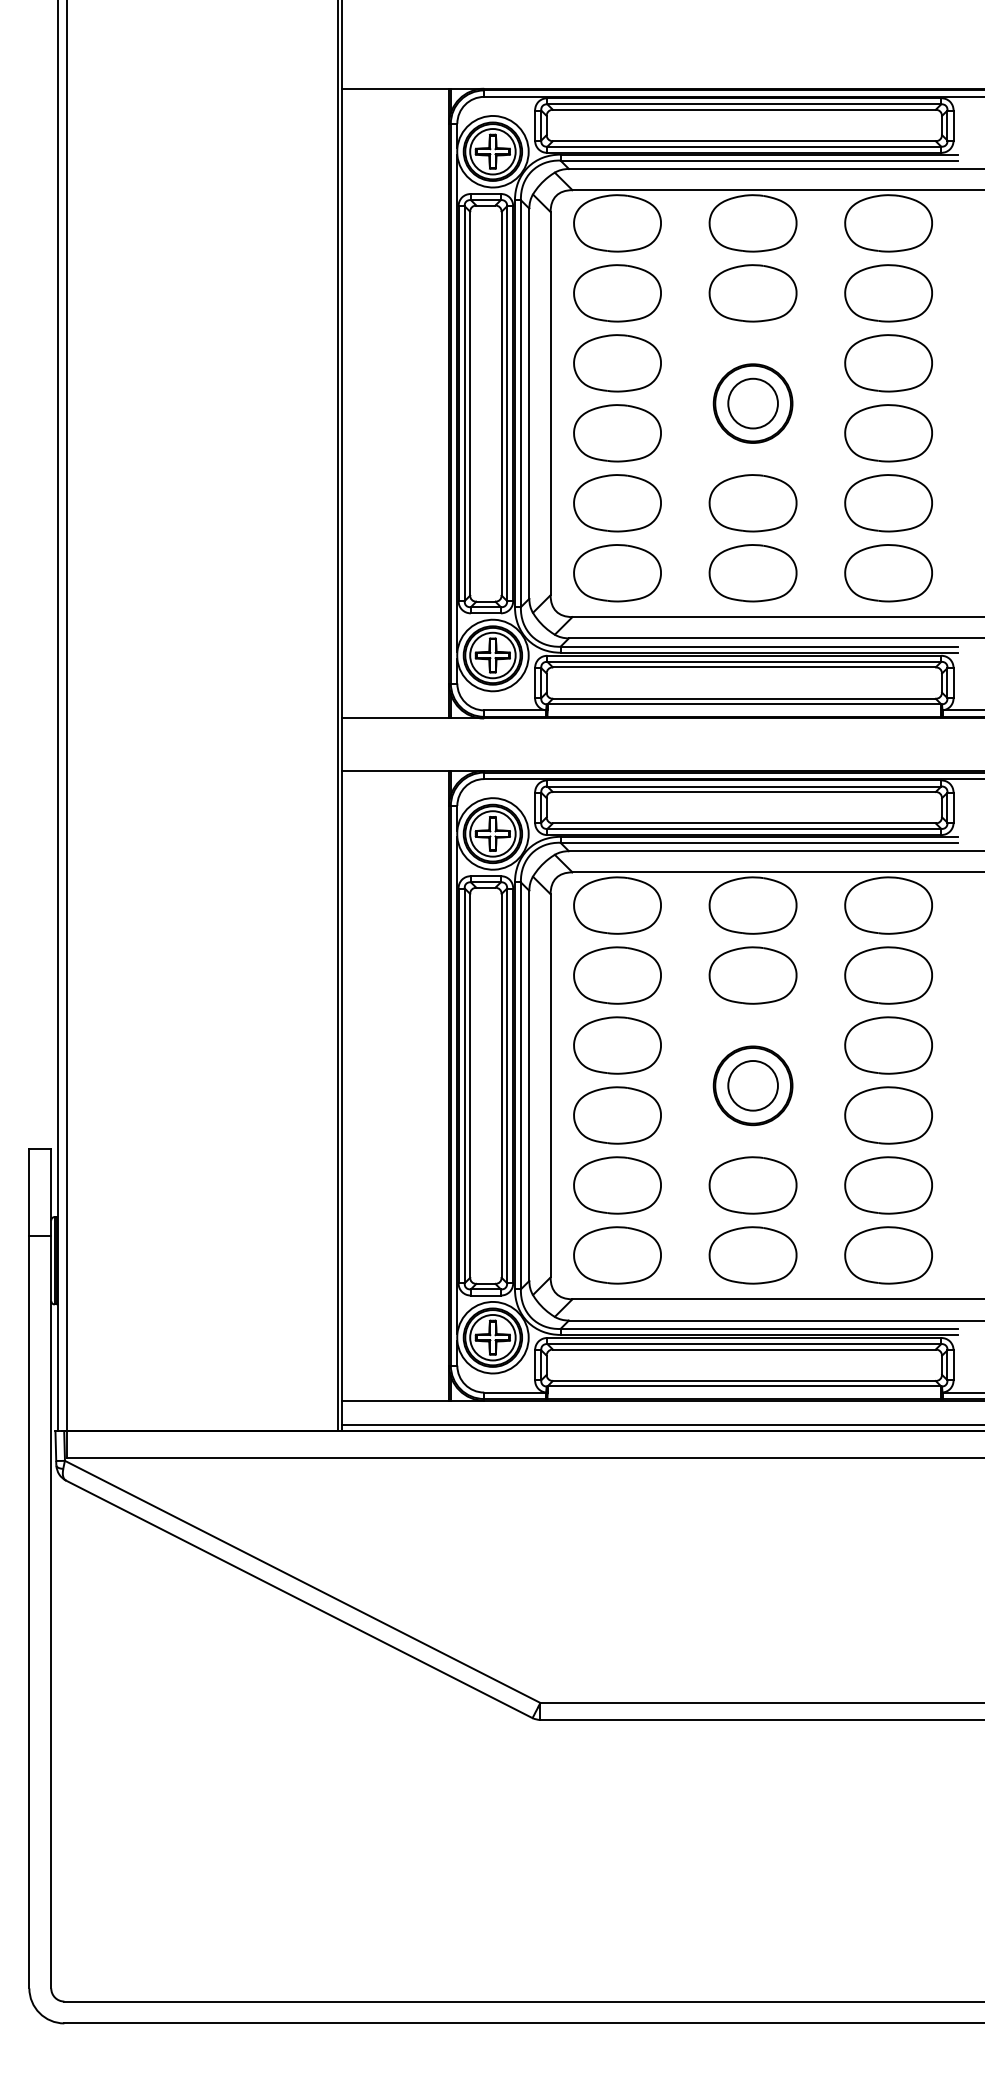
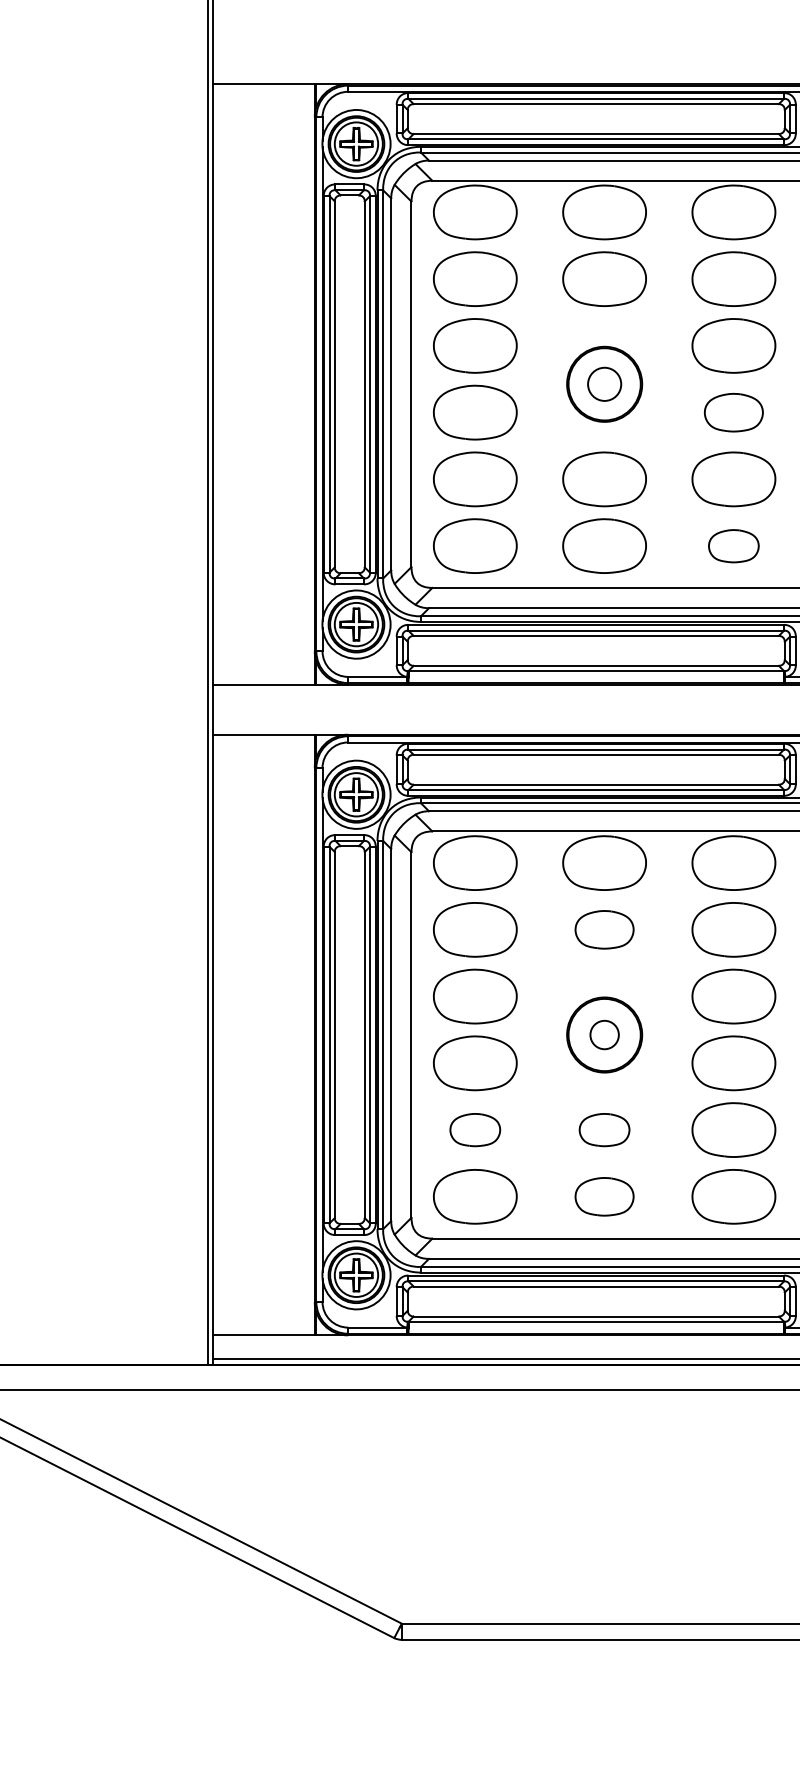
circle: (752, 403) -> (604, 384), size x0.7
part: (888, 433) -> (733, 412), size x0.7
part: (888, 573) -> (733, 546), size x0.6
part: (752, 975) -> (604, 929), size x0.7
circle: (752, 1085) -> (604, 1034), size x0.6
part: (617, 1185) -> (475, 1130), size x0.6
part: (752, 1185) -> (604, 1130), size x0.6
part: (752, 1255) -> (604, 1196), size x0.7

